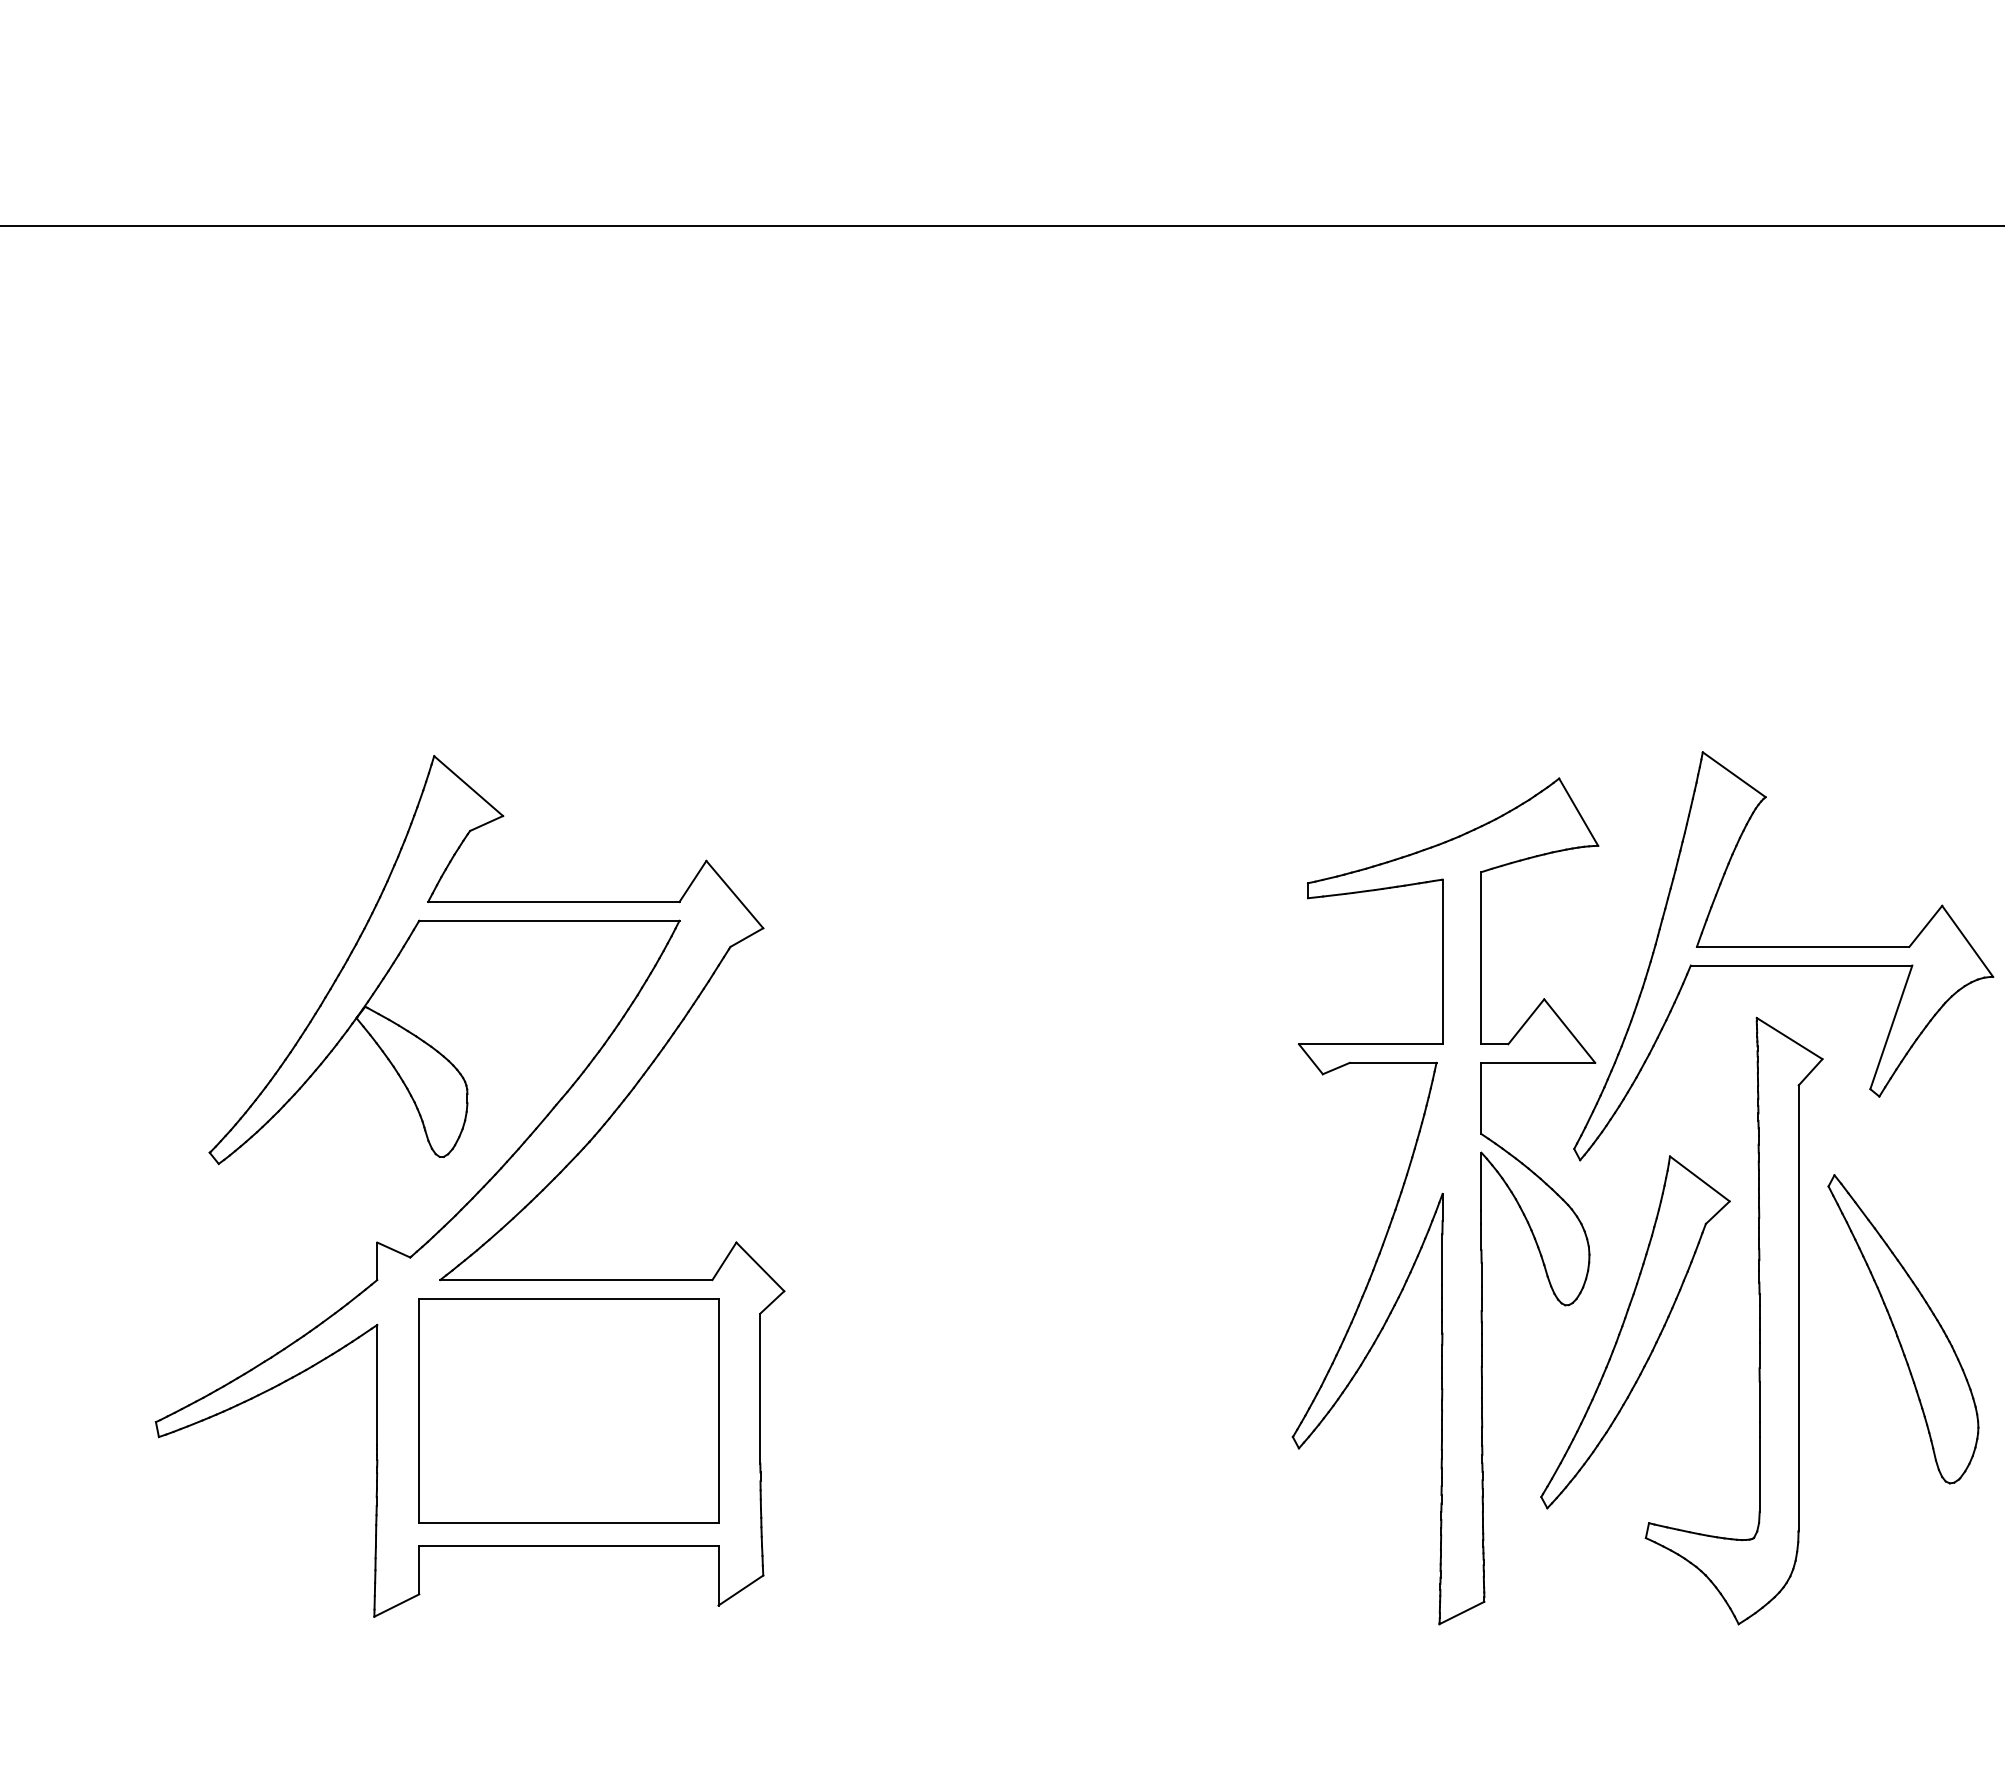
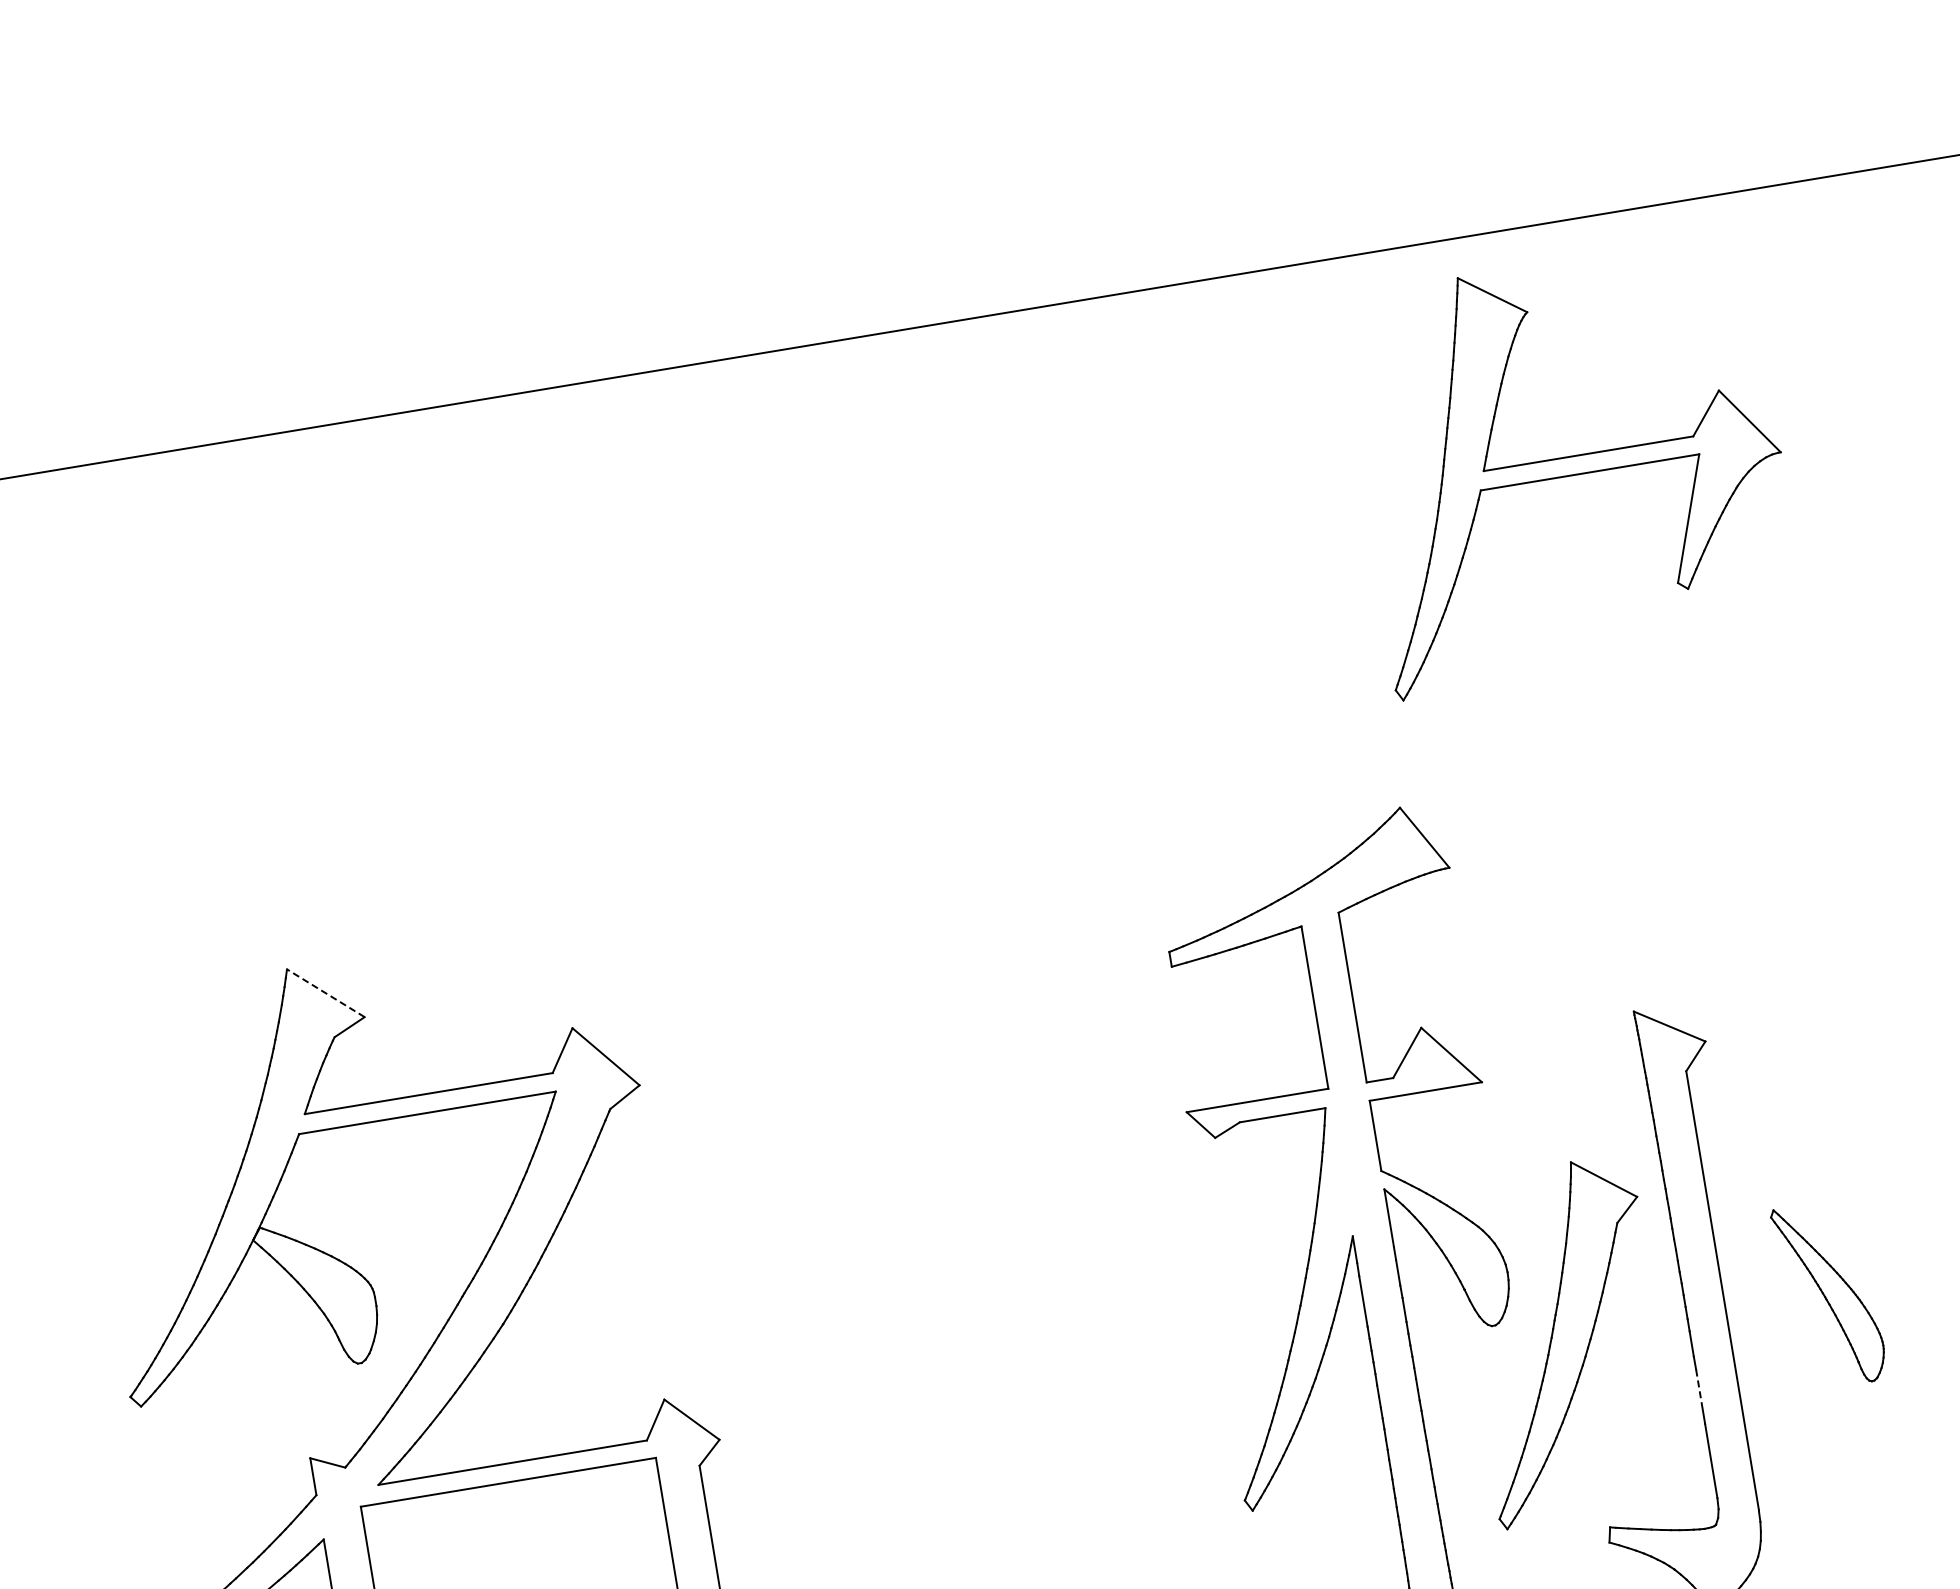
line: (468, 786) -> (325, 993), solid -> dashed
part: (1783, 956) -> (1570, 466), moved
part: (1903, 1329) -> (1829, 1294), size x0.6
line: (1759, 1402) -> (1699, 1390), solid -> dashed

